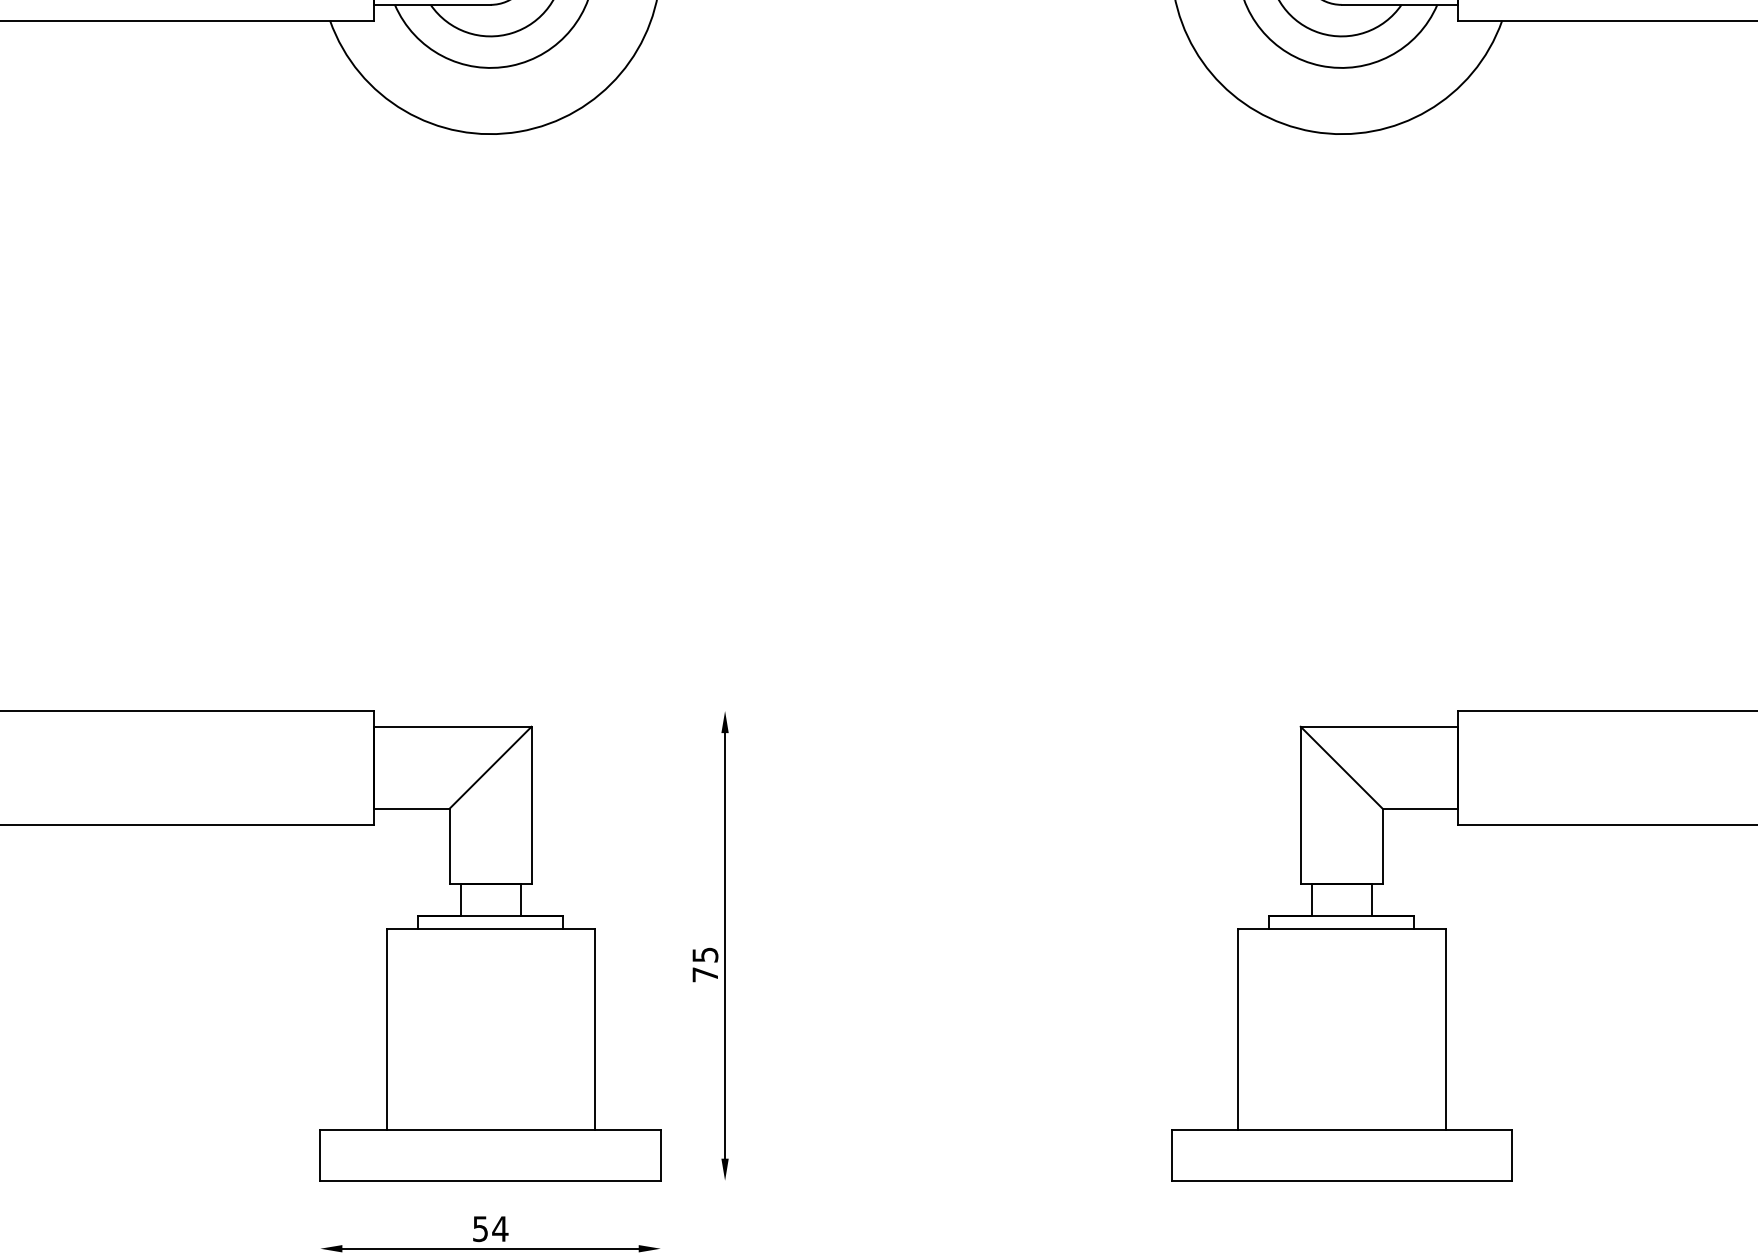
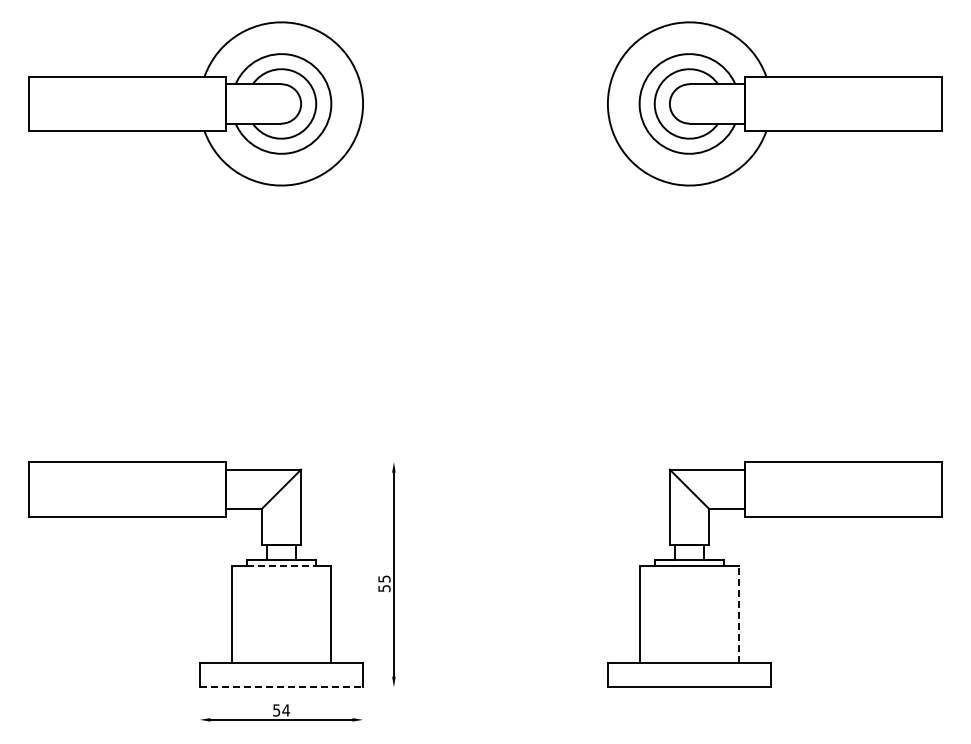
line: (490, 928) -> (281, 566), solid -> dashed
text: (705, 974) -> (384, 588), 75 -> 55
line: (1446, 1028) -> (739, 614), solid -> dashed
line: (490, 1181) -> (281, 687), solid -> dashed

